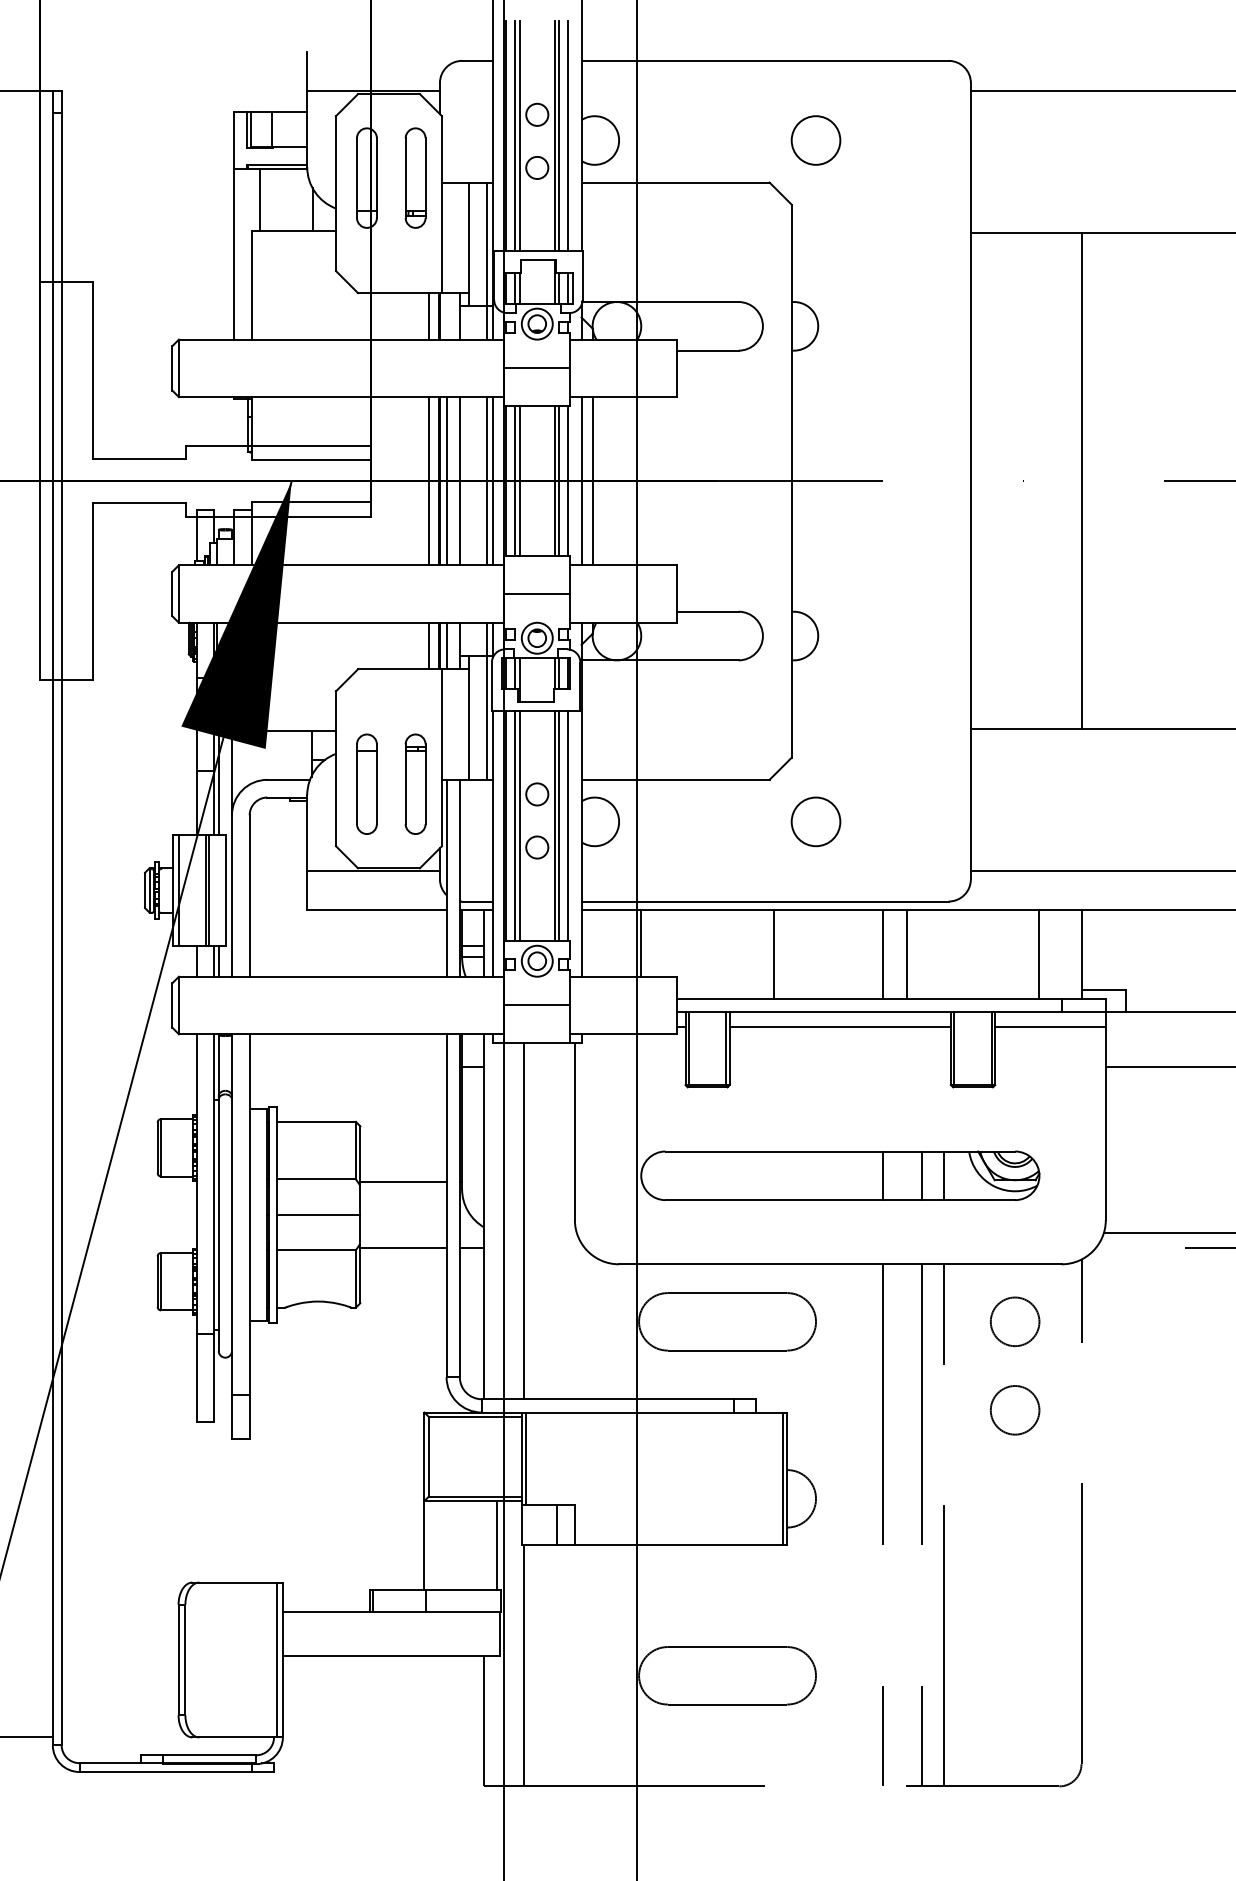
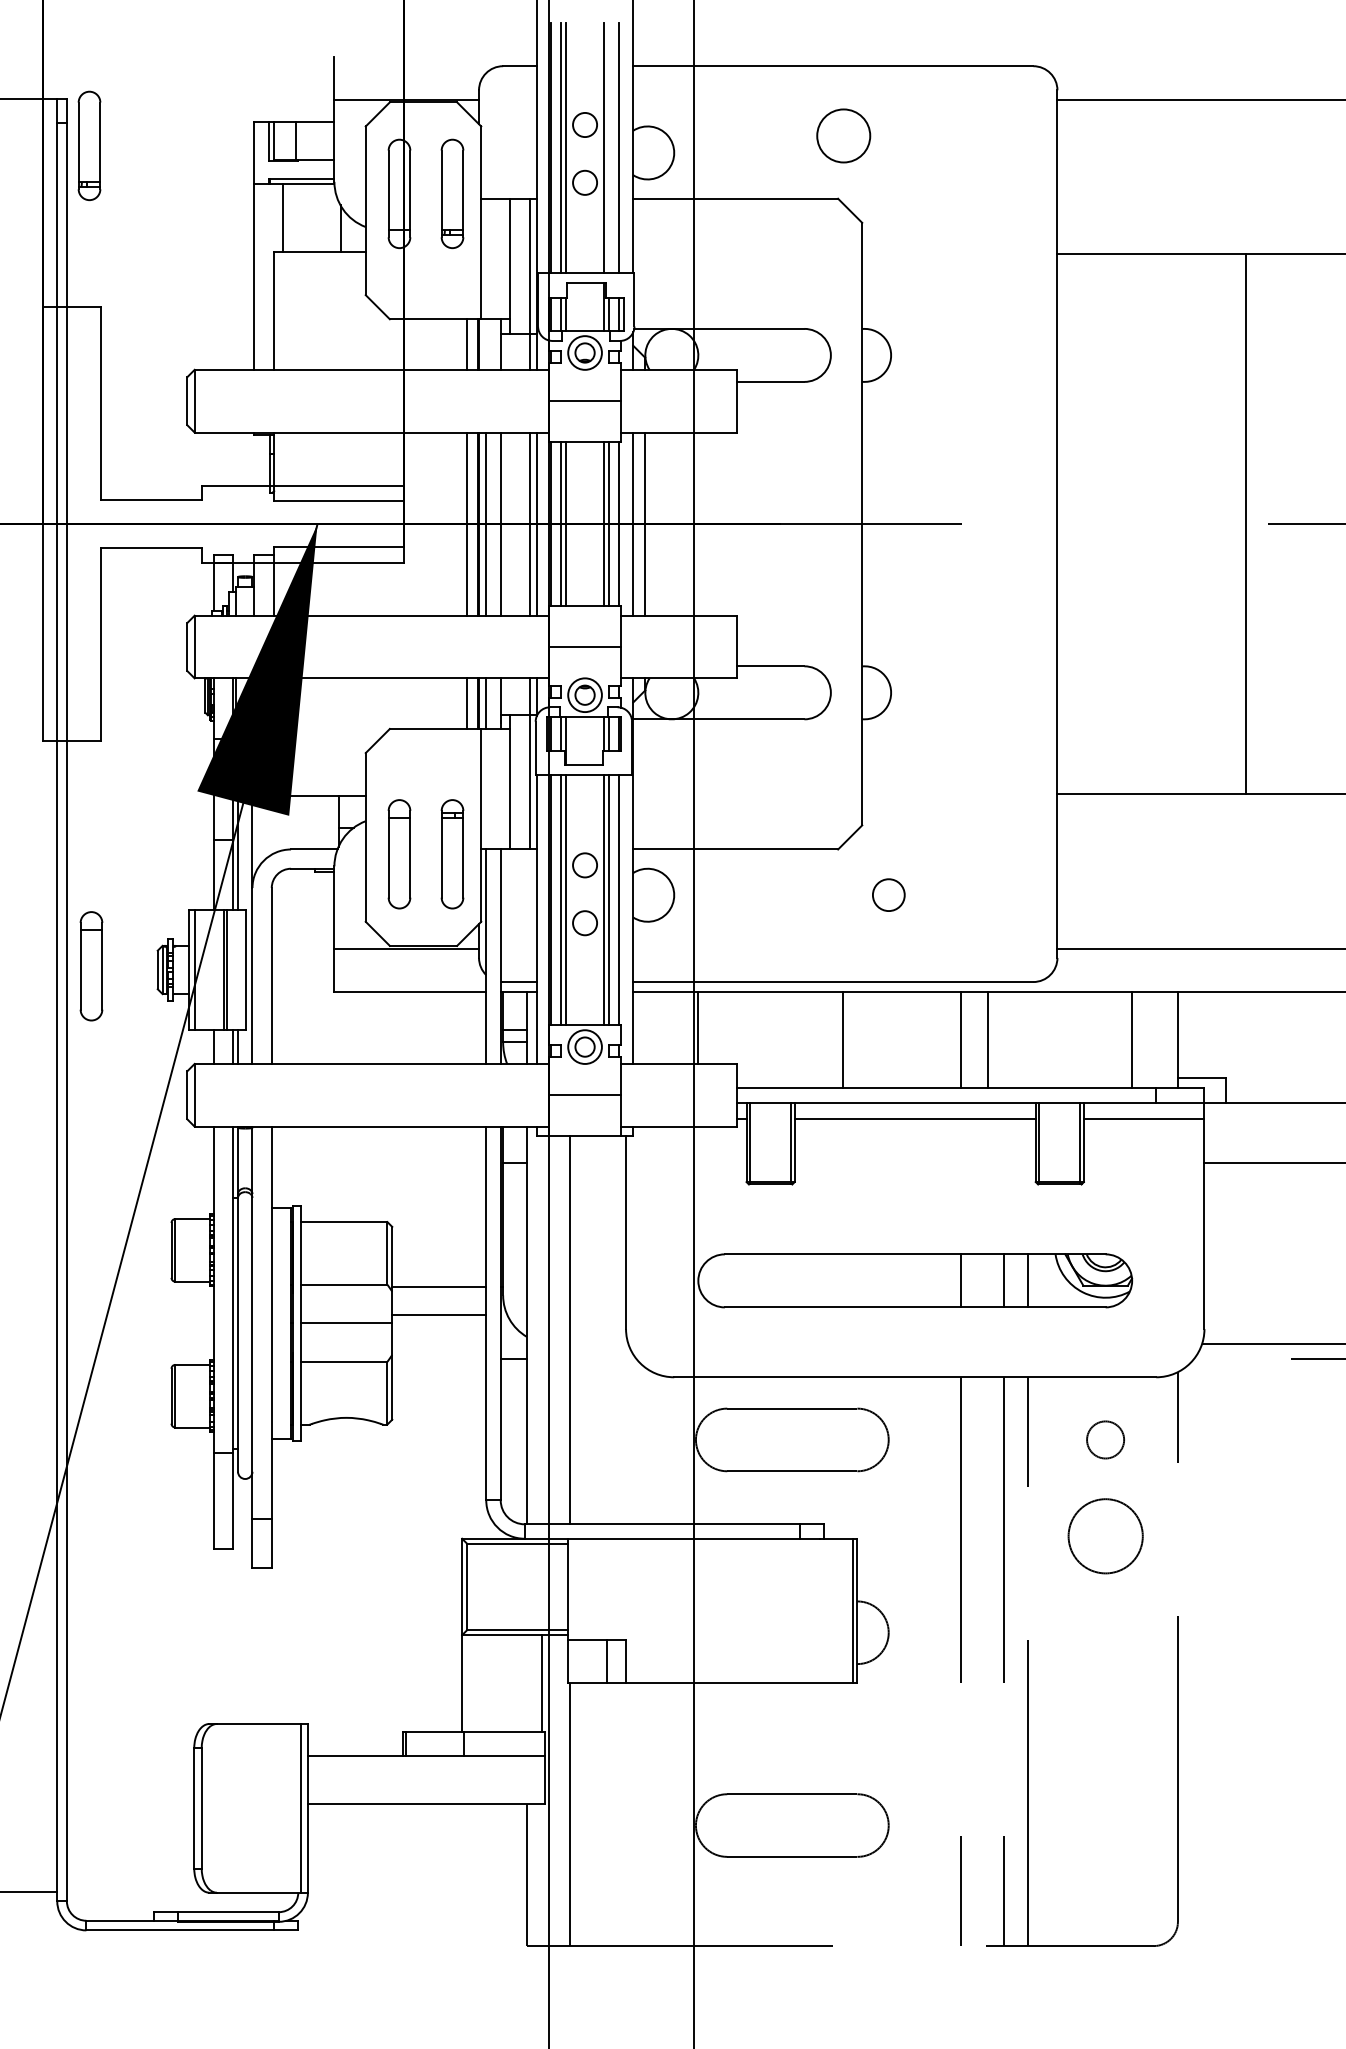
part: (82, 133) -> (89, 145), added
line: (559, 135) -> (609, 147), removed
circle: (815, 140) -> (843, 135), moved
line: (1081, 481) -> (1245, 524), moved
circle: (815, 821) -> (888, 894), size x0.6
part: (84, 887) -> (91, 966), added
line: (403, 1247) -> (439, 1315), moved
circle: (1014, 1321) -> (1105, 1439), size x0.7
circle: (1014, 1410) -> (1105, 1536), size x1.4
line: (526, 1458) -> (573, 1588), removed

